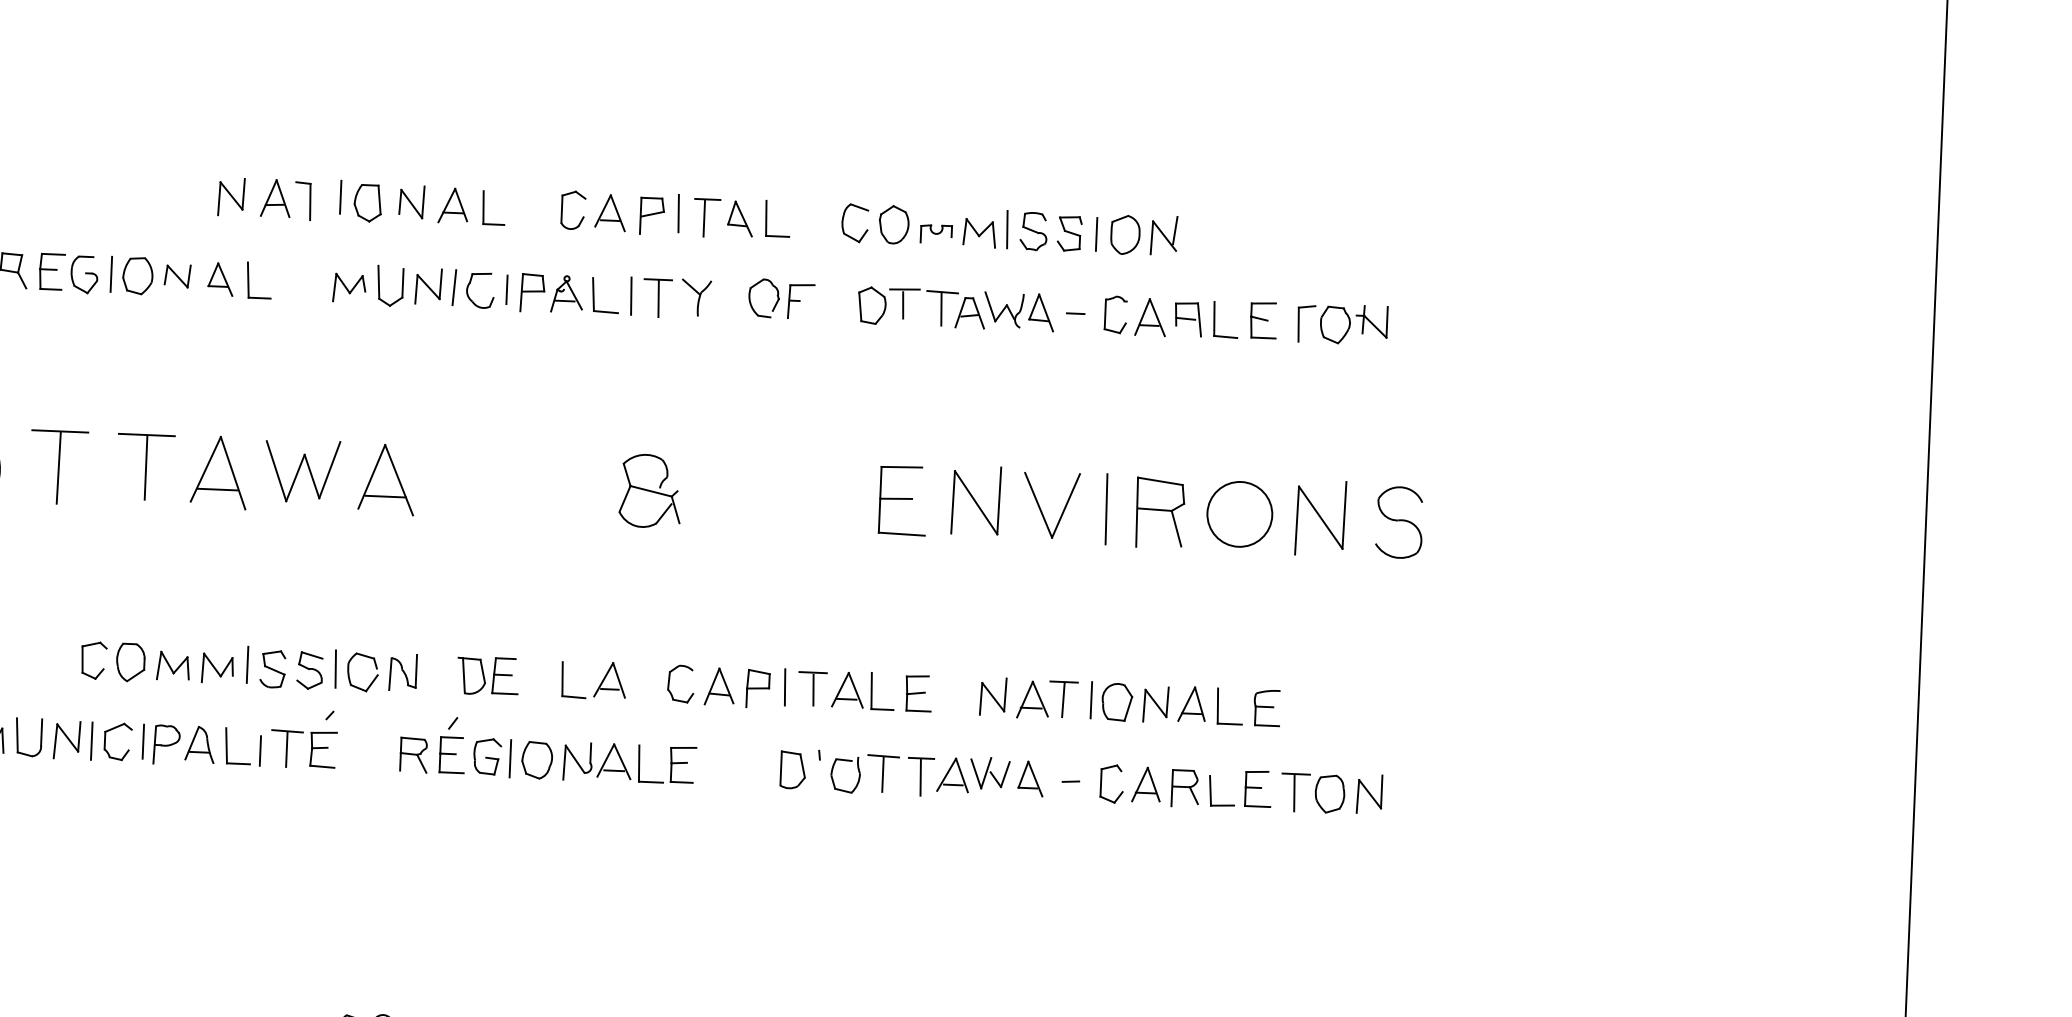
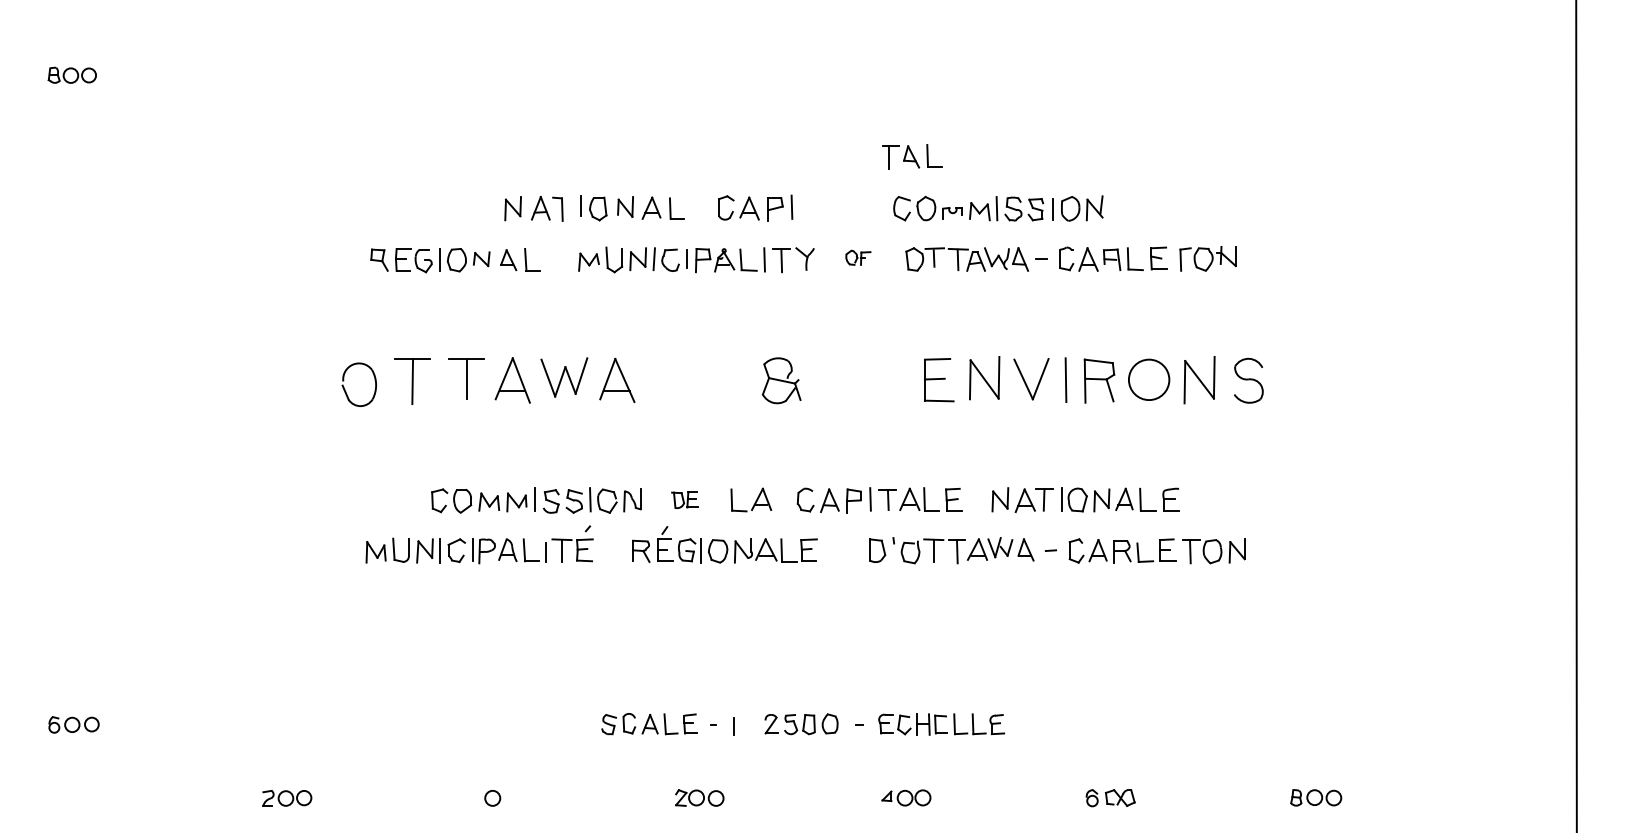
part: (742, 218) -> (912, 156), moved
part: (782, 298) -> (858, 257), size x0.6
part: (486, 675) -> (684, 499), size x0.7

